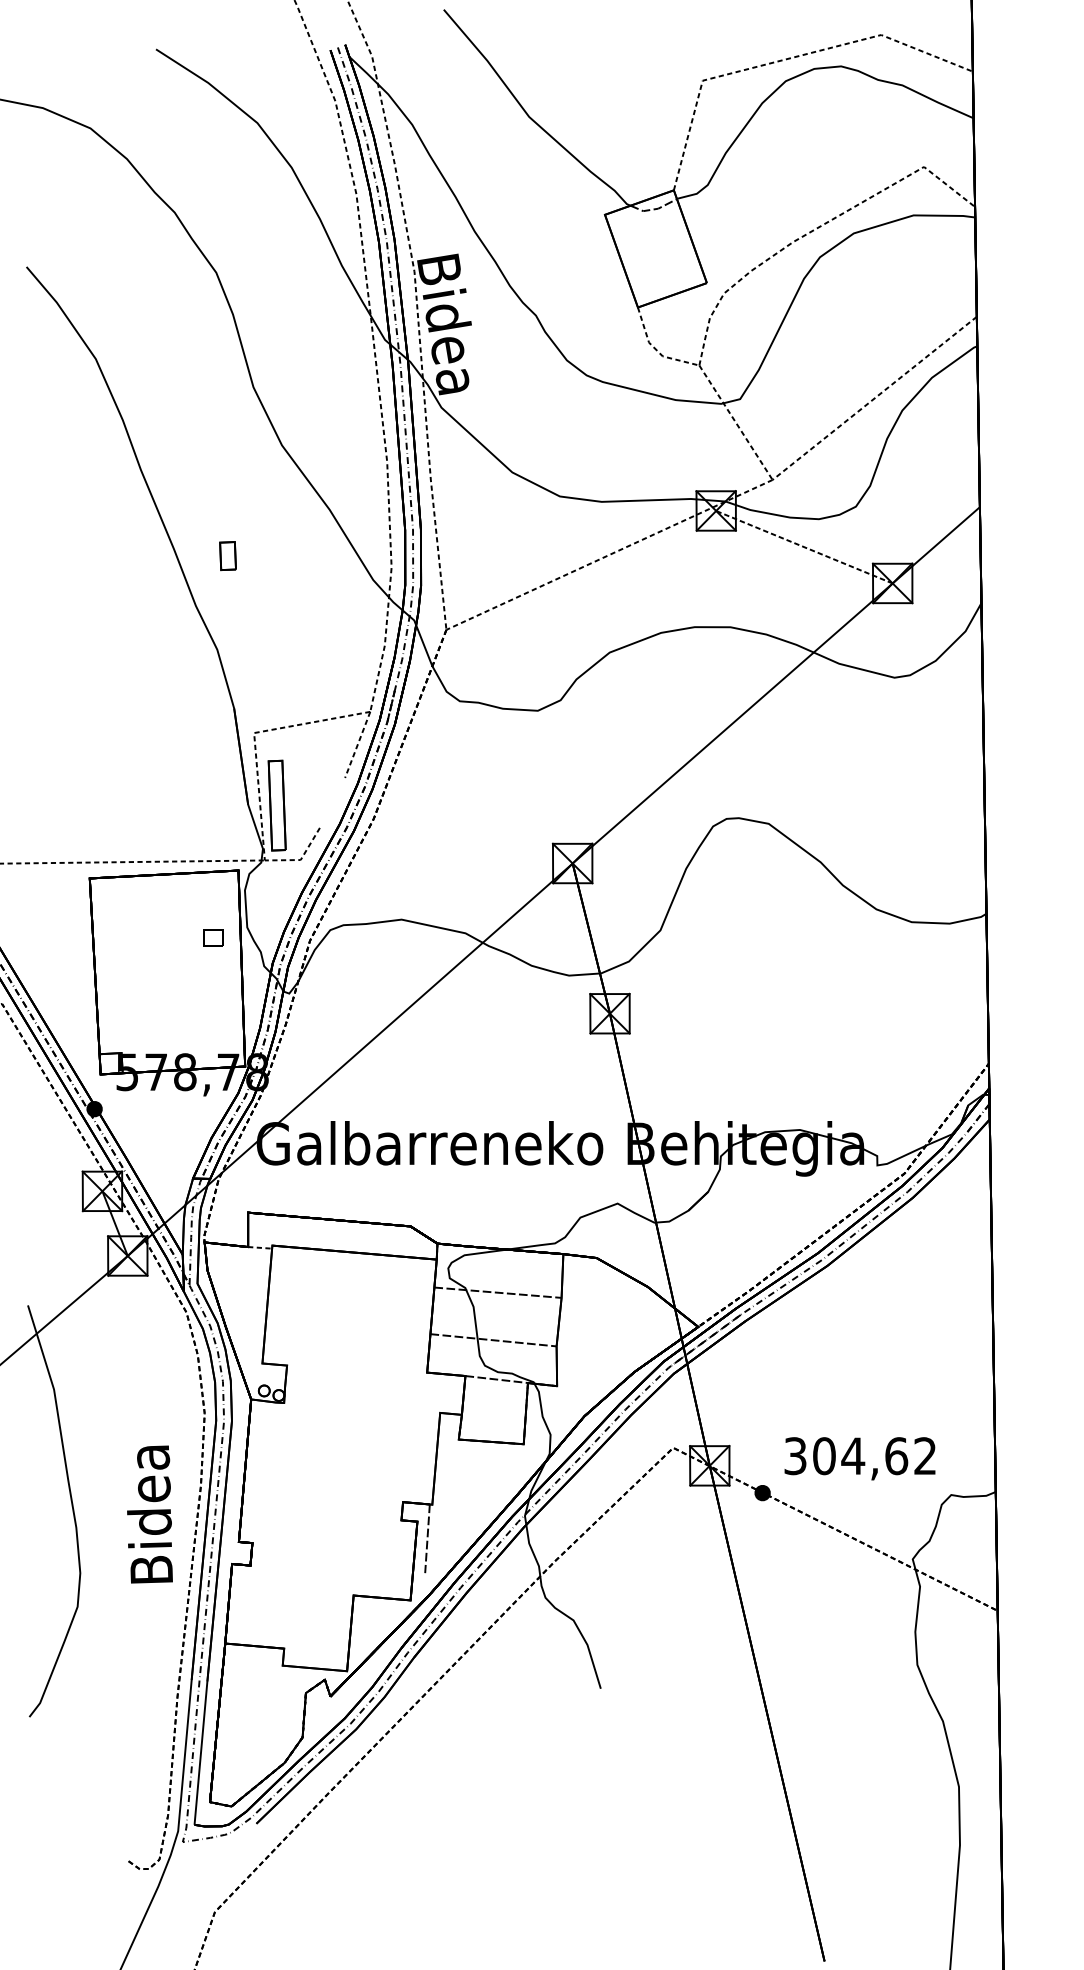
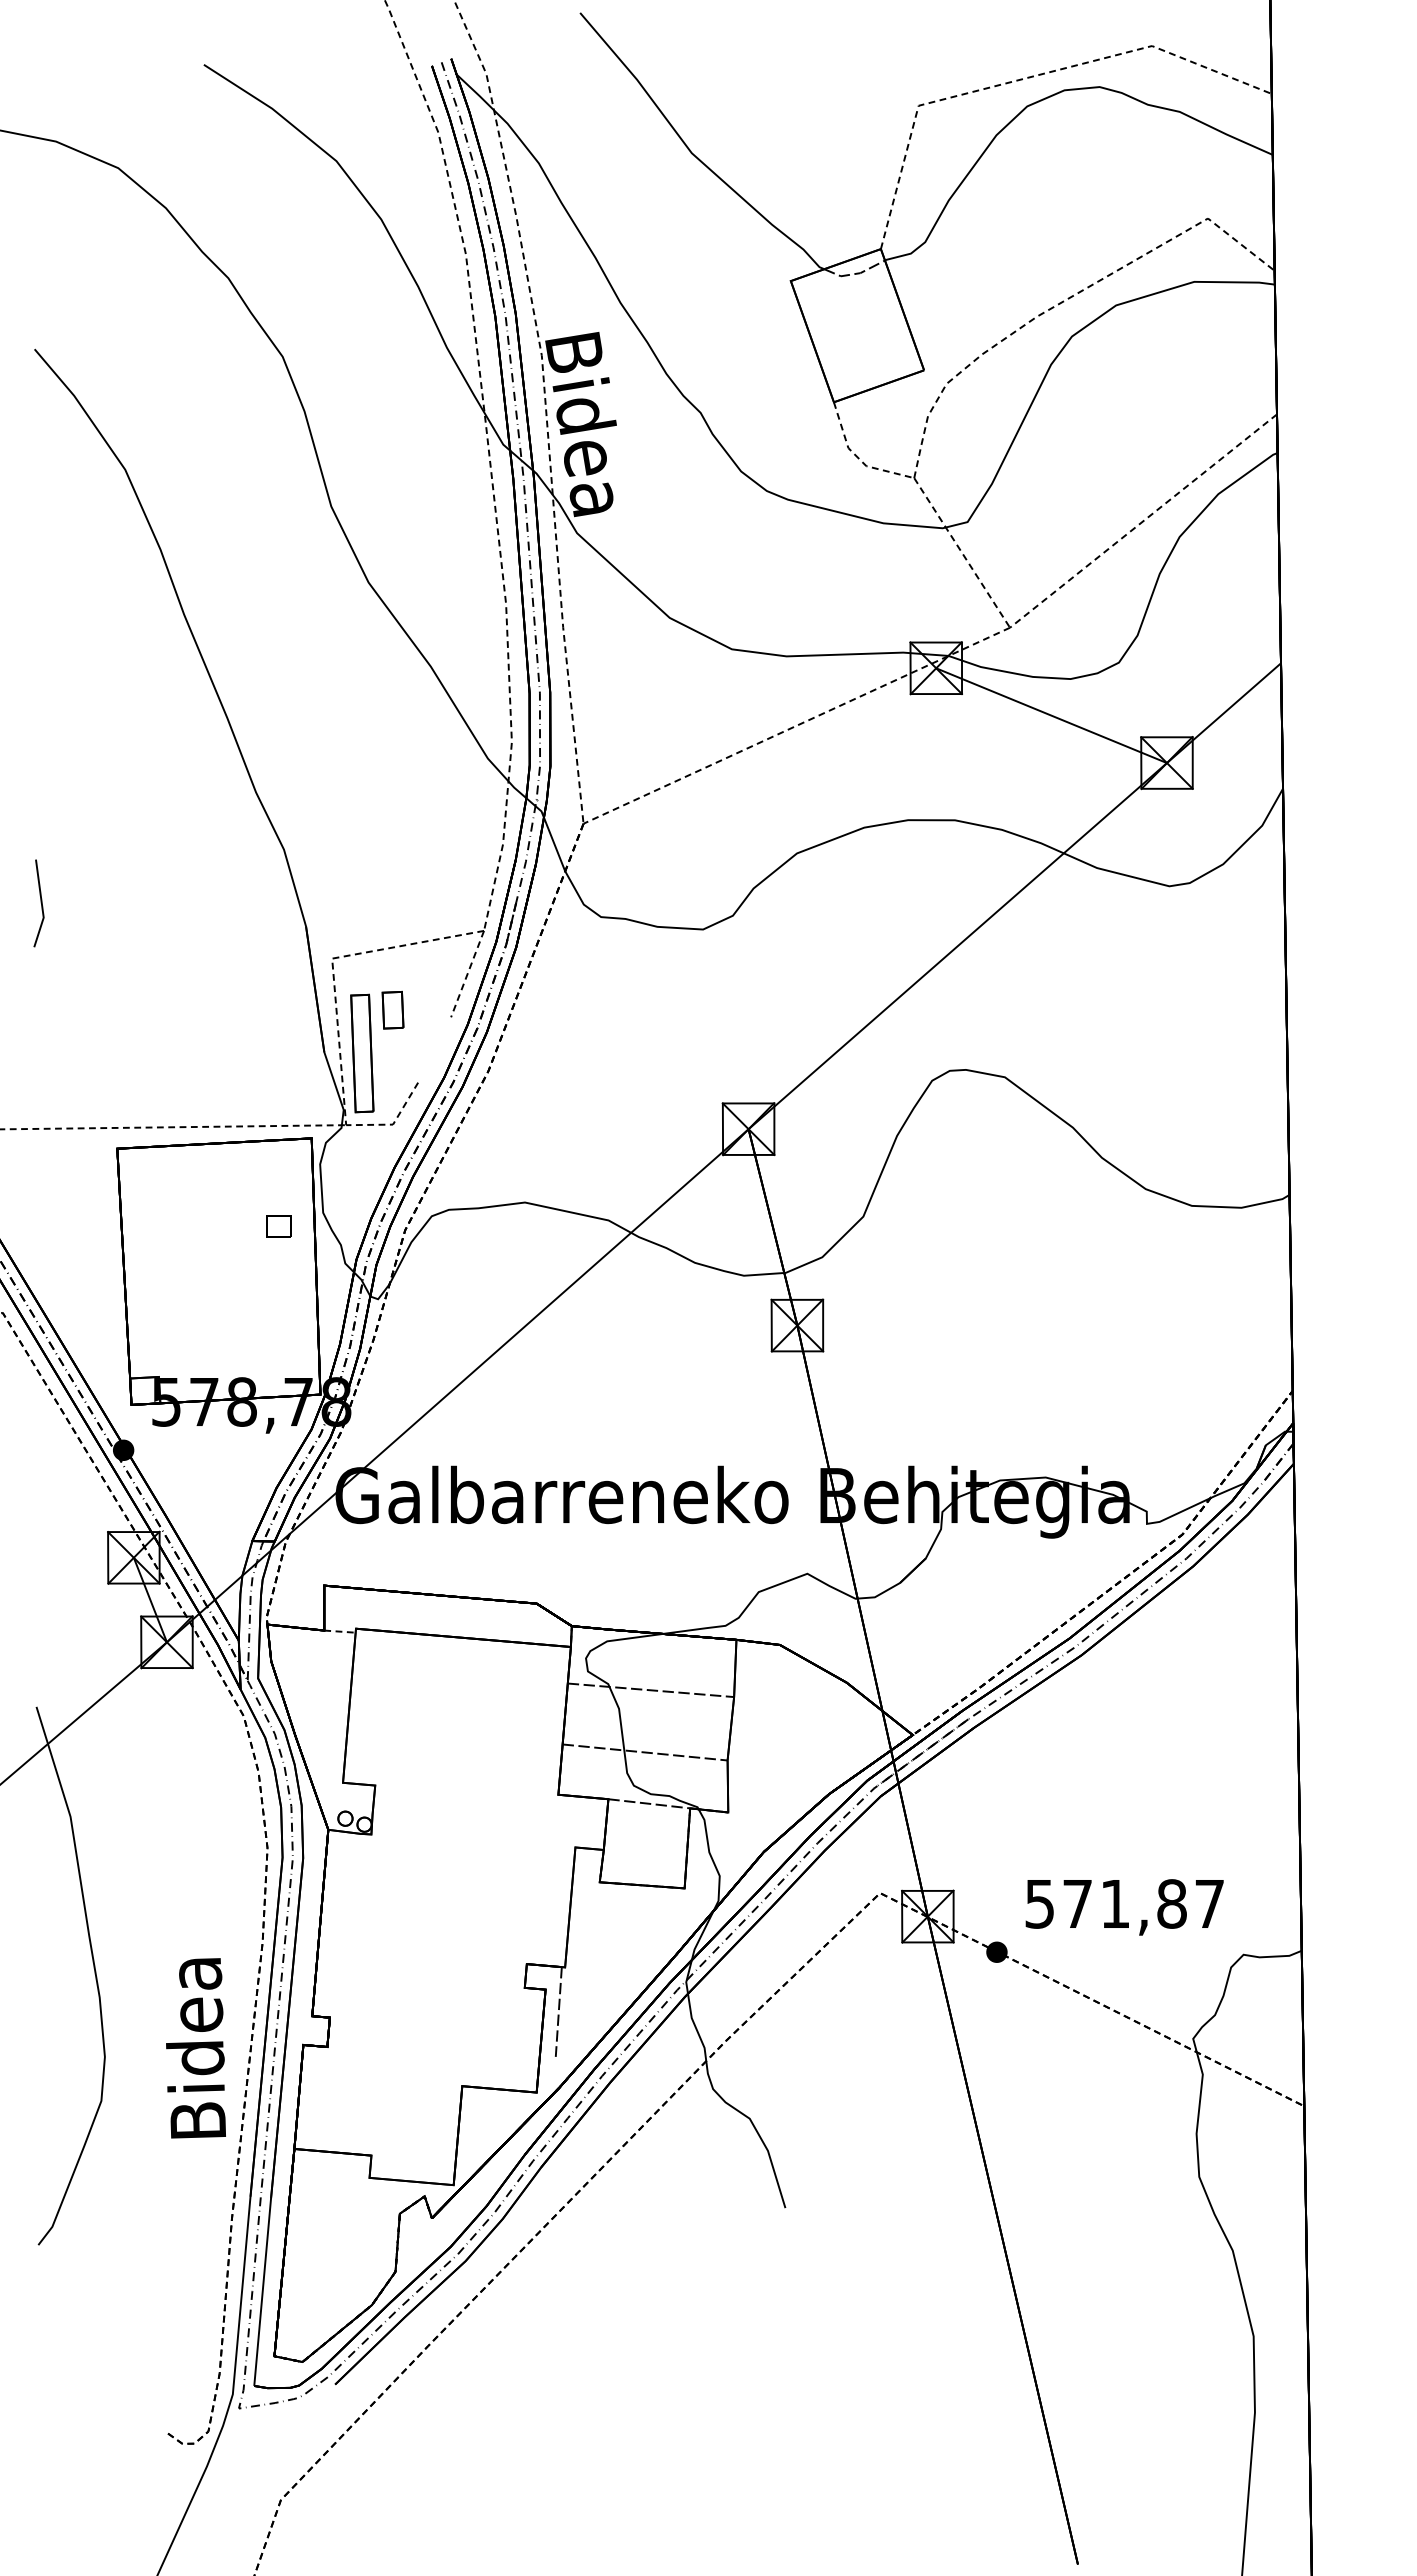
line: (804, 547) -> (1051, 715), dashed -> solid
part: (227, 555) -> (392, 1009), moved
line: (31, 690) -> (40, 903), added
text: (860, 1455) -> (1124, 1903), 304,62 -> 571,87
text: (149, 1514) -> (195, 2048), moved

